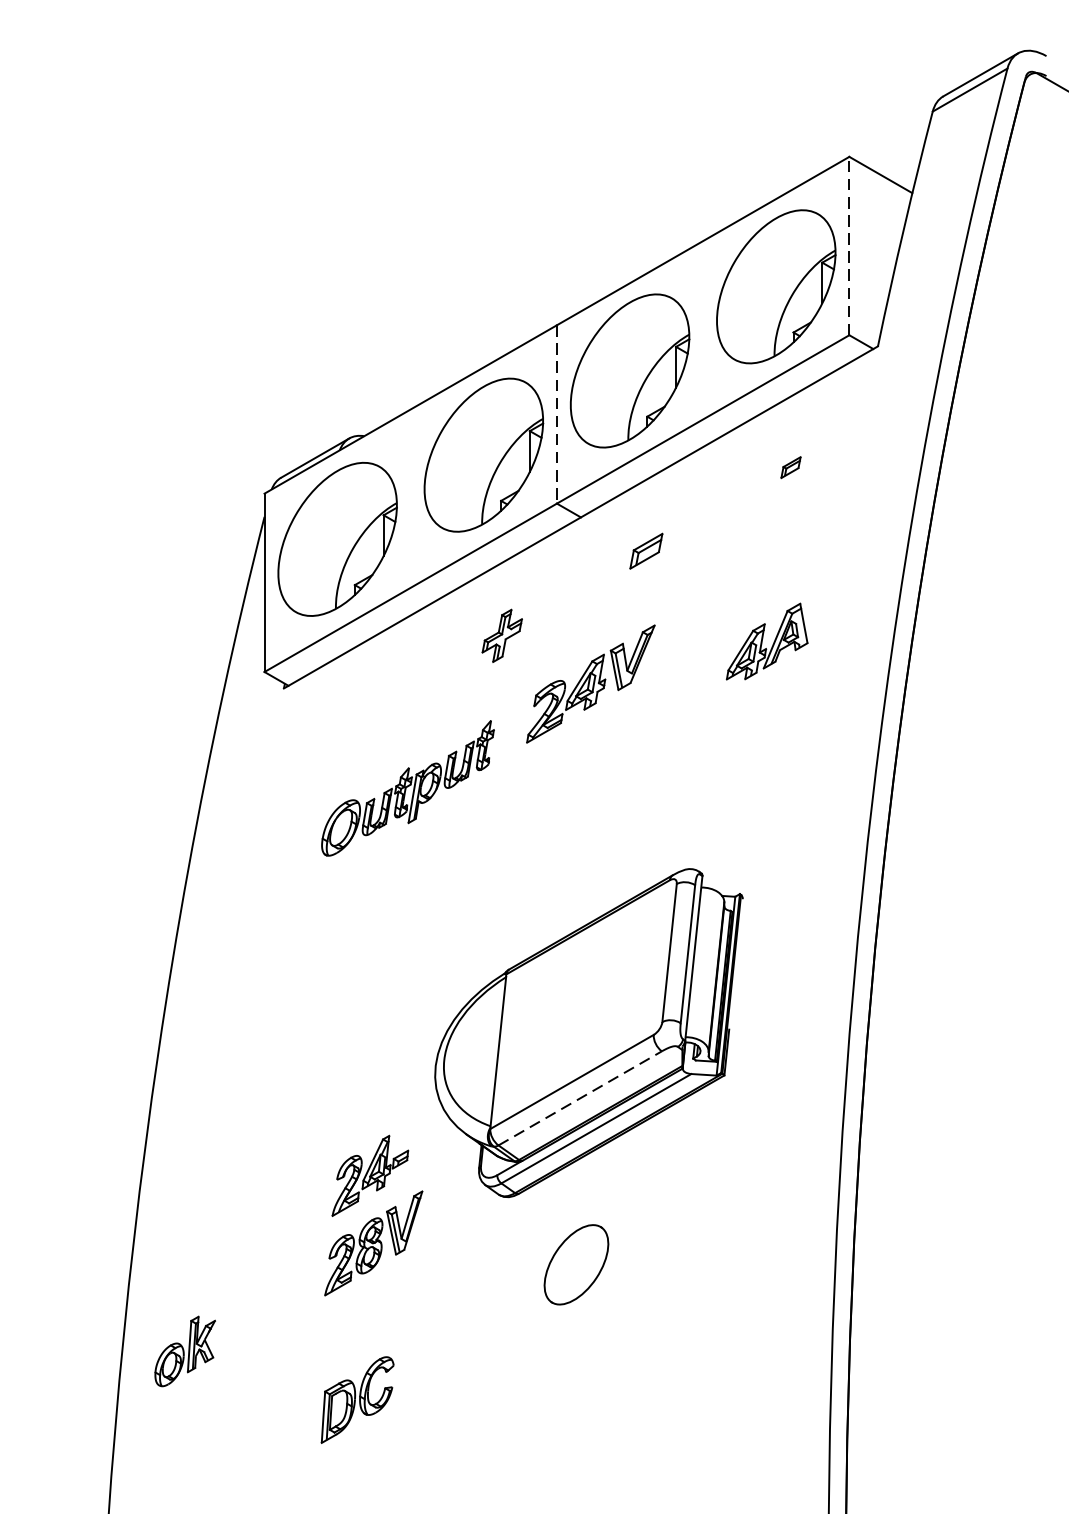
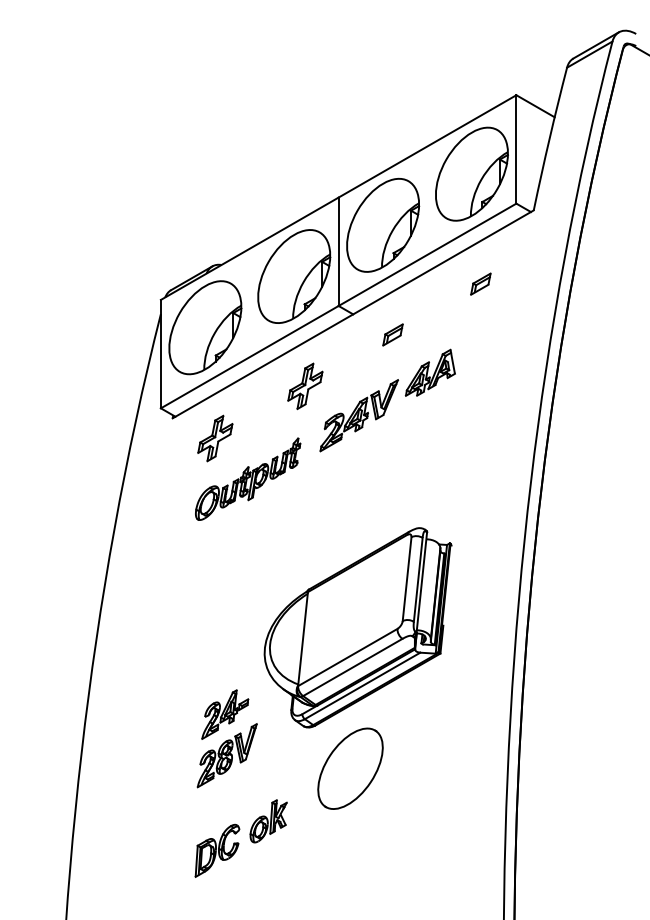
line: (849, 244) -> (516, 148), dashed -> solid
line: (556, 415) -> (338, 252), dashed -> solid
part: (790, 466) -> (480, 283), size x1.67
part: (502, 636) -> (305, 386), size x1.43
part: (765, 641) -> (429, 372), moved
part: (354, 721) -> (215, 438), added
line: (581, 1098) -> (353, 667), dashed -> solid
part: (576, 1264) -> (350, 768), size x1.67
part: (184, 1351) -> (268, 821), moved

